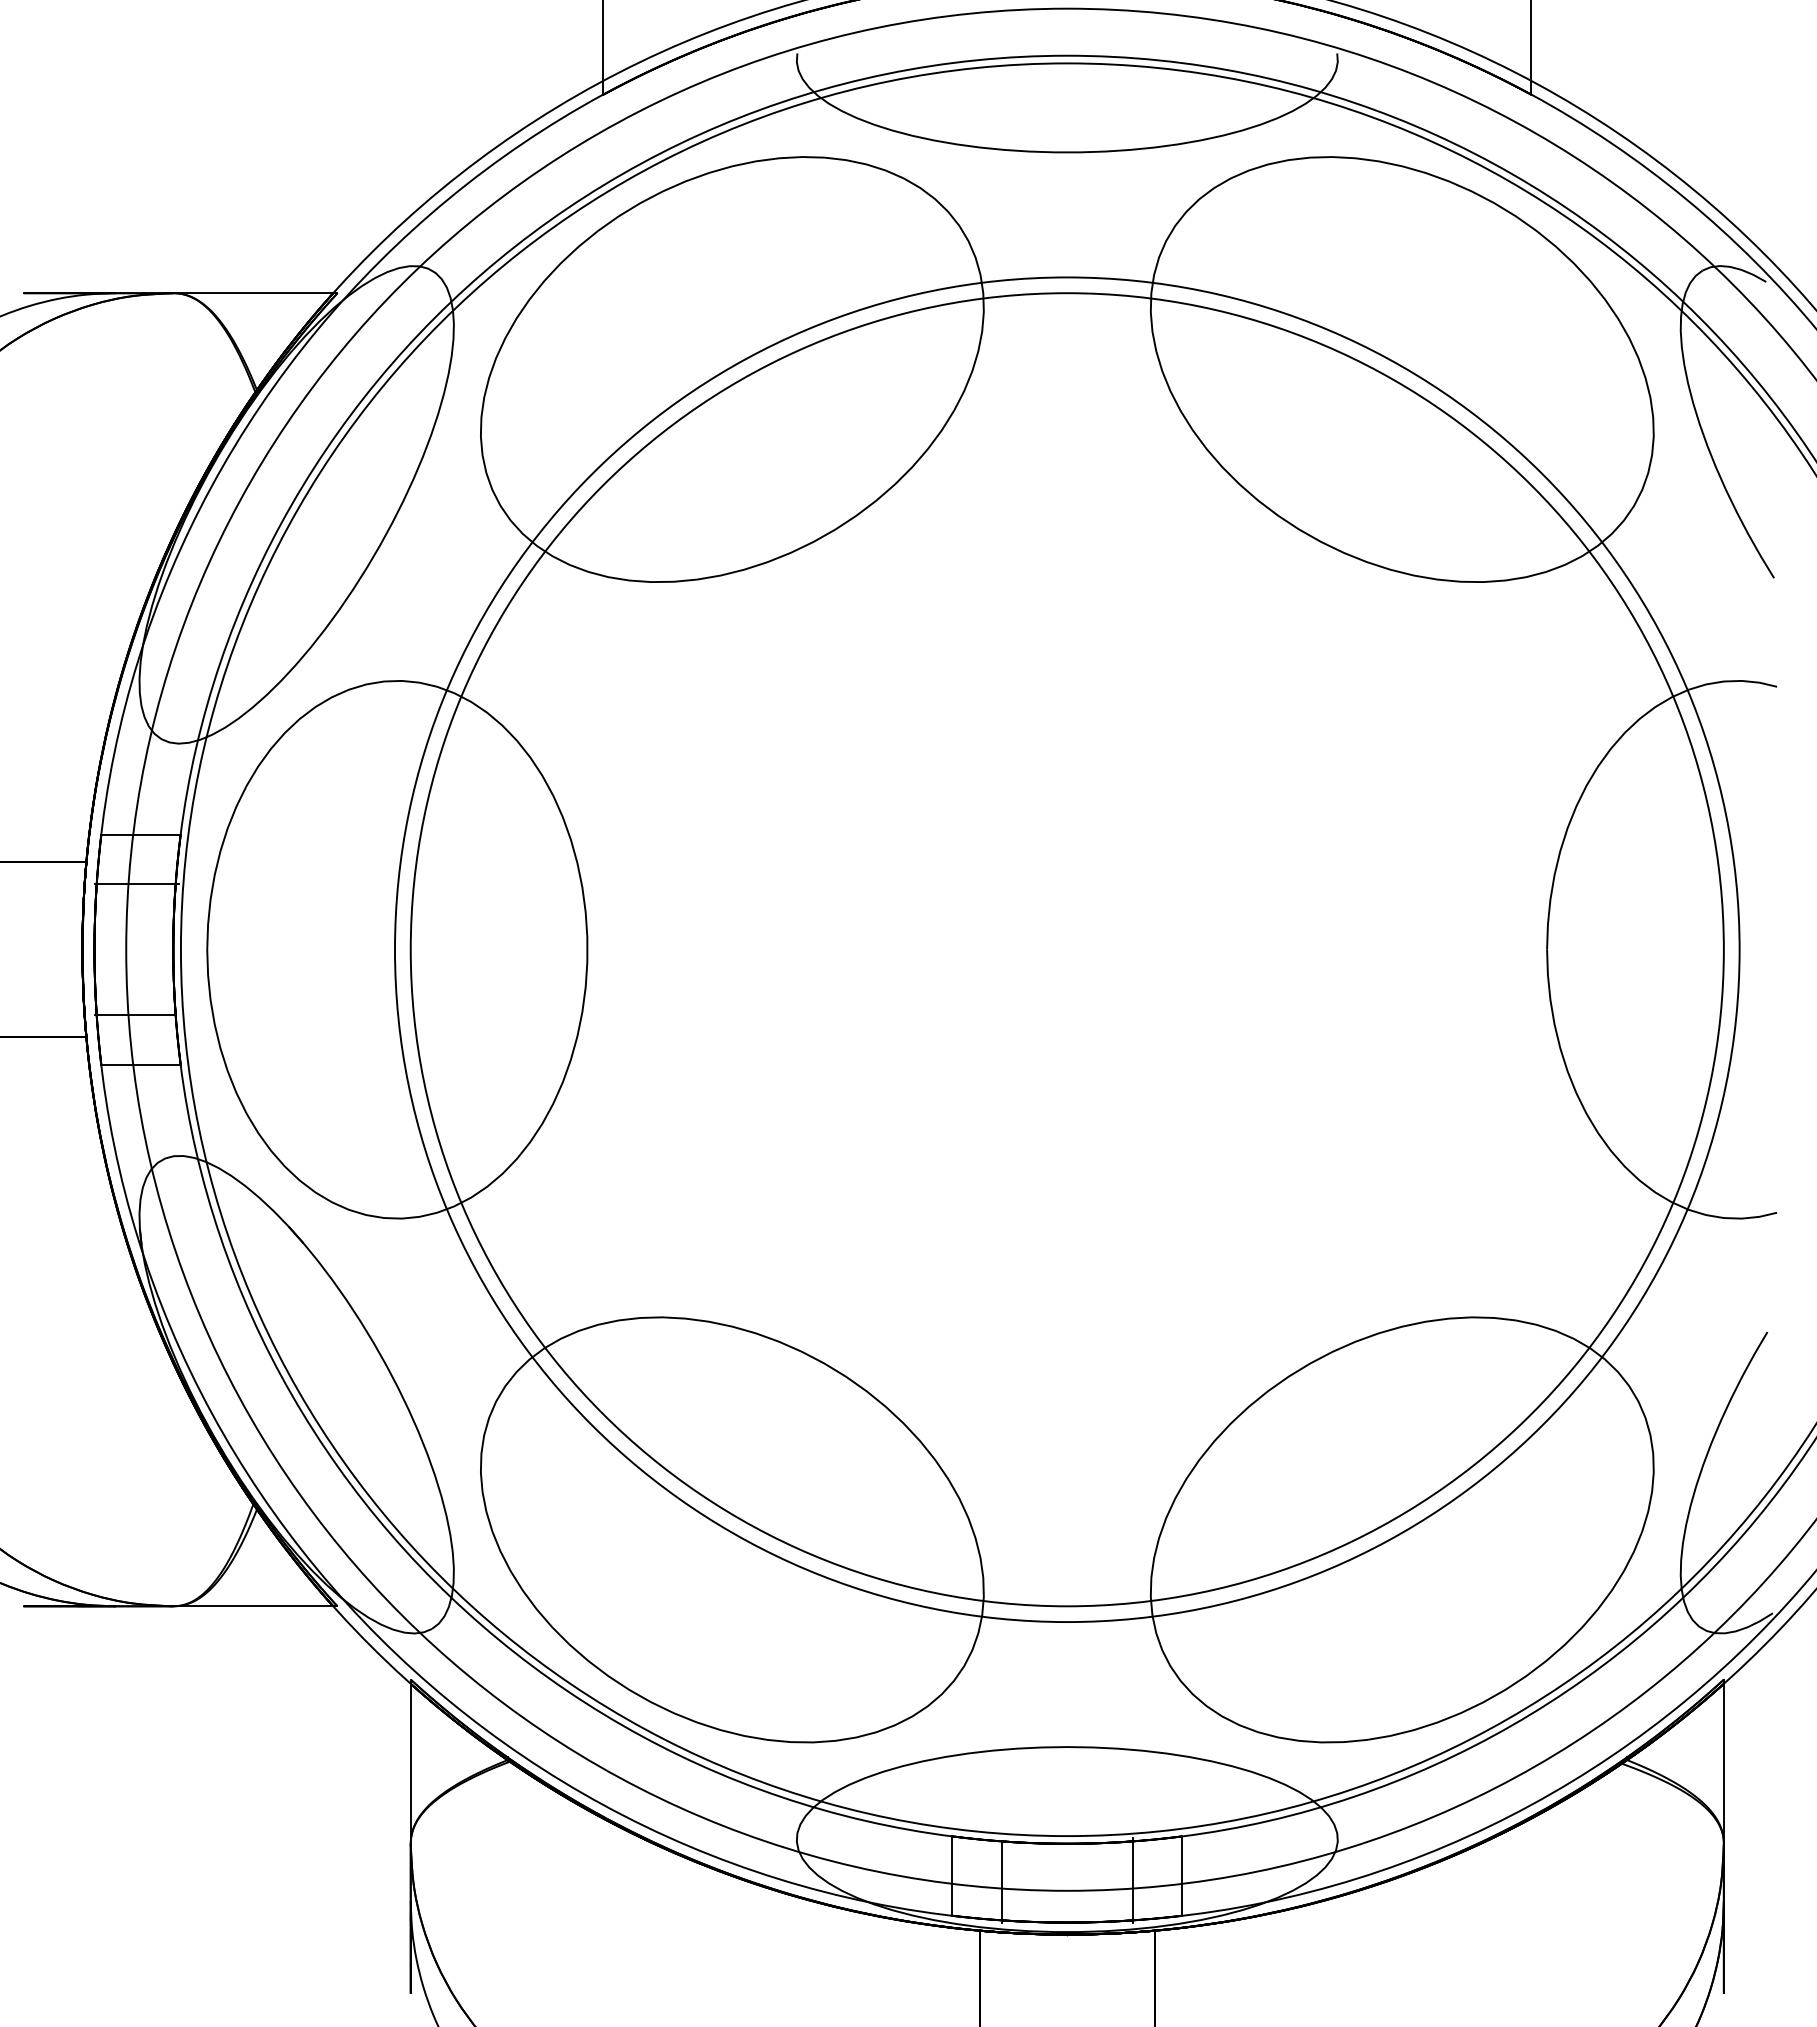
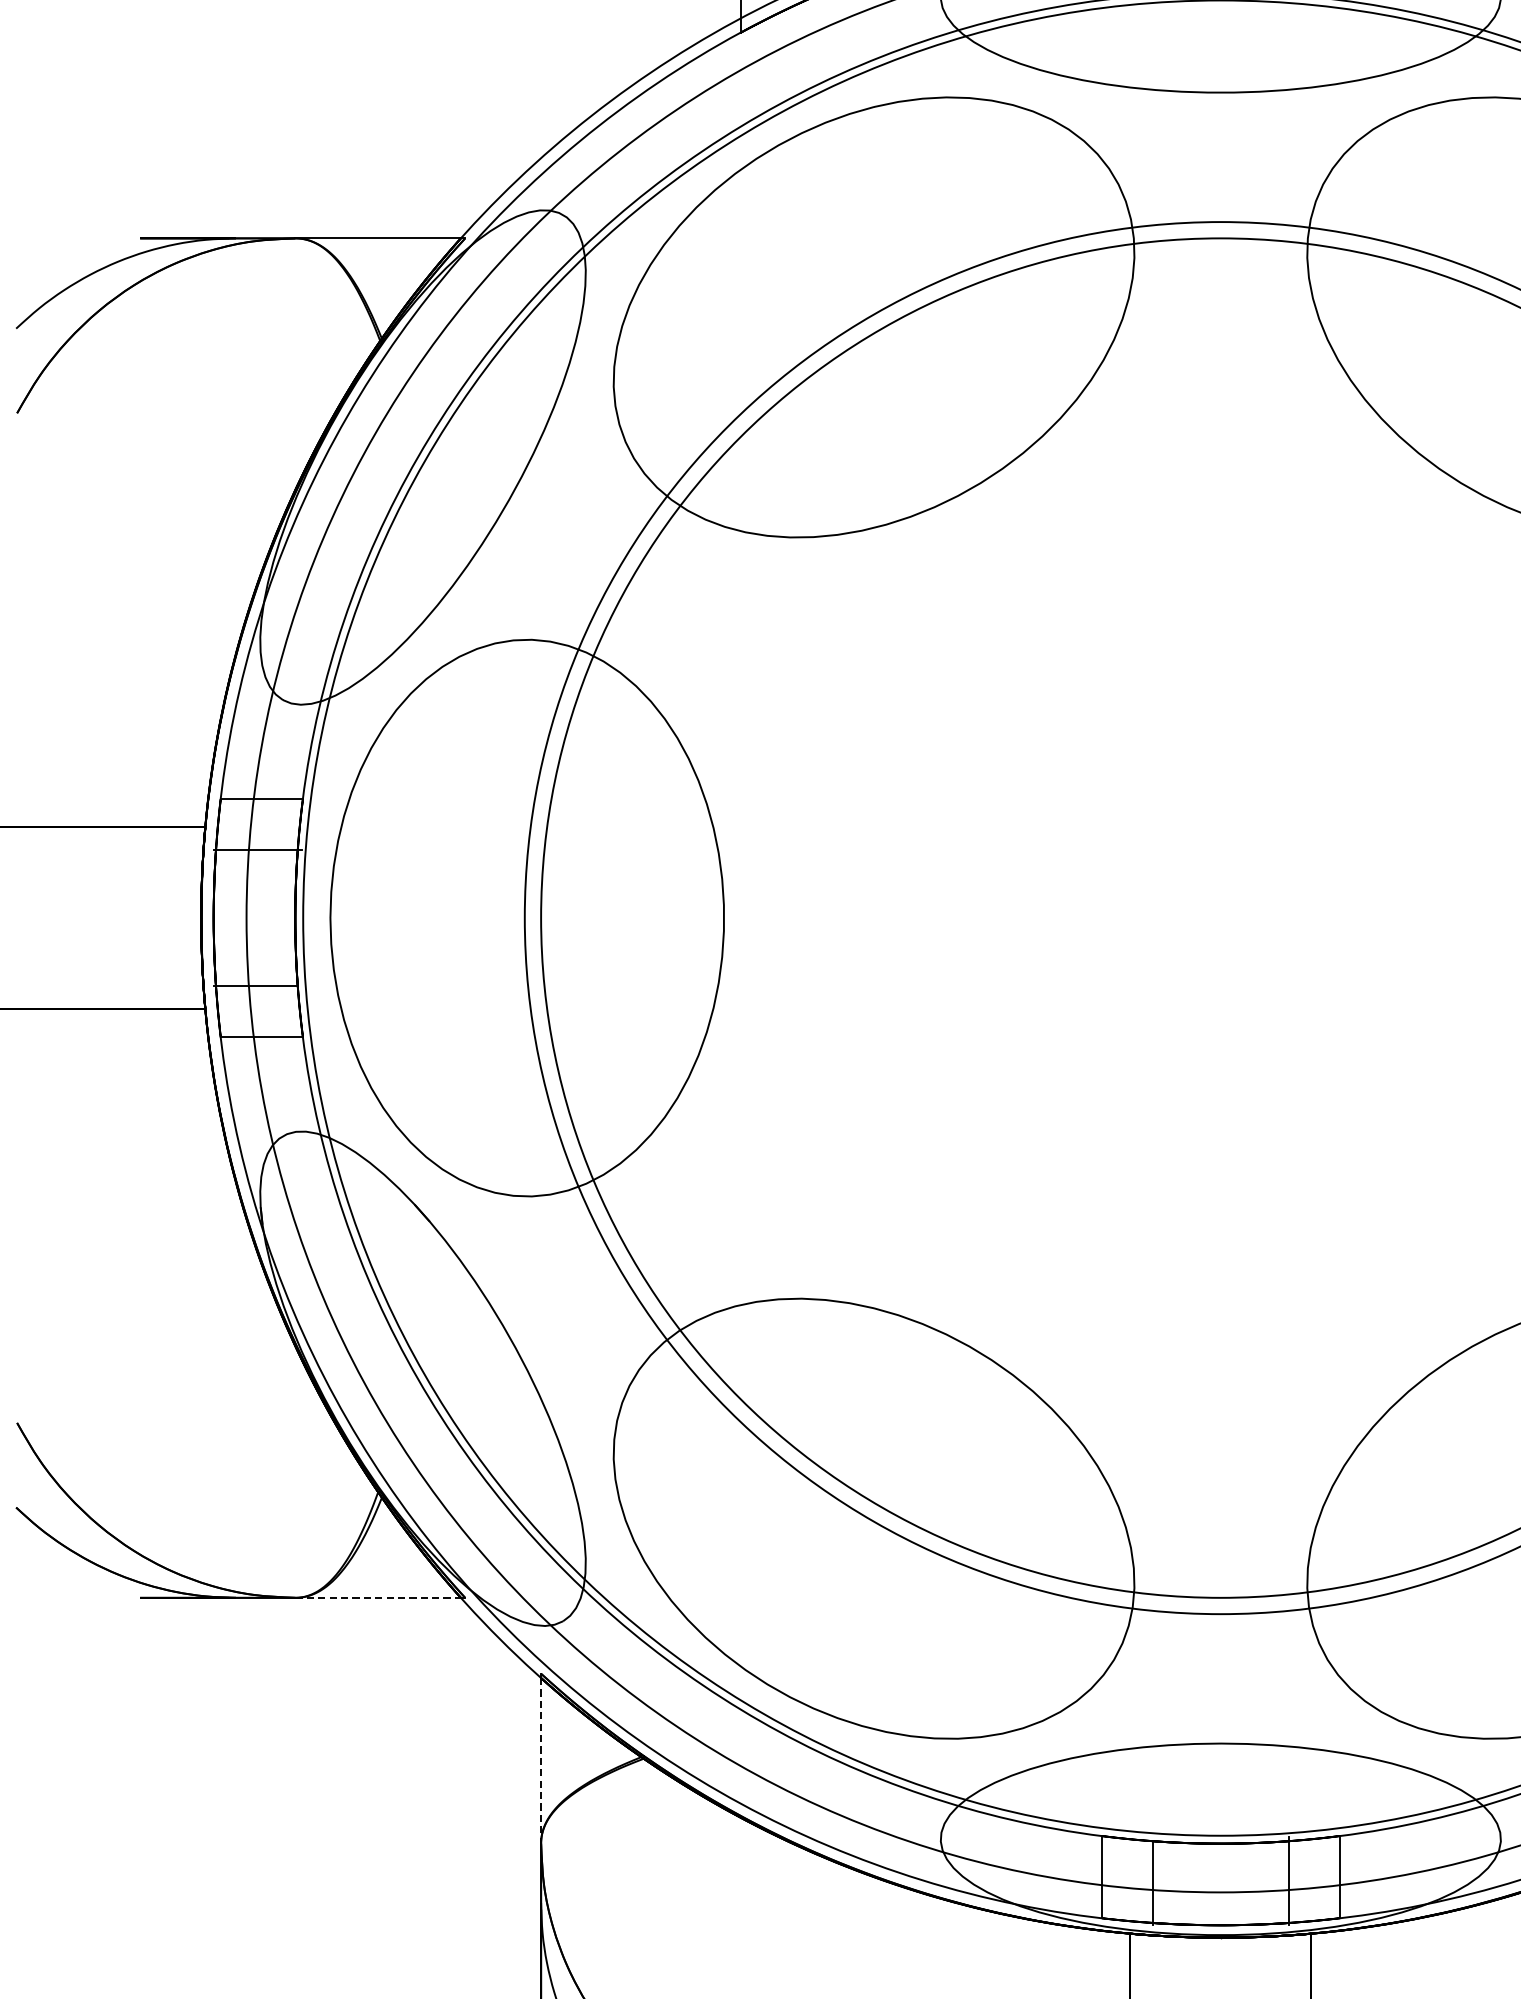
line: (253, 1606) -> (378, 1598), solid -> dashed
line: (410, 1763) -> (540, 1760), solid -> dashed

